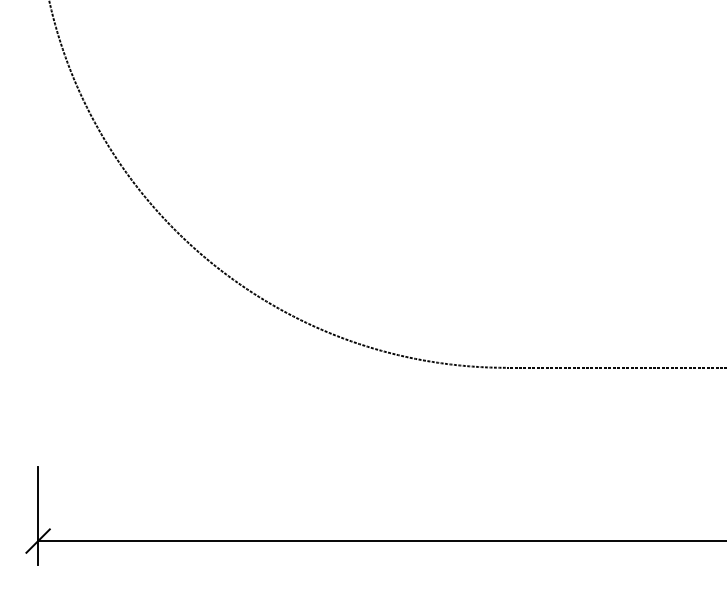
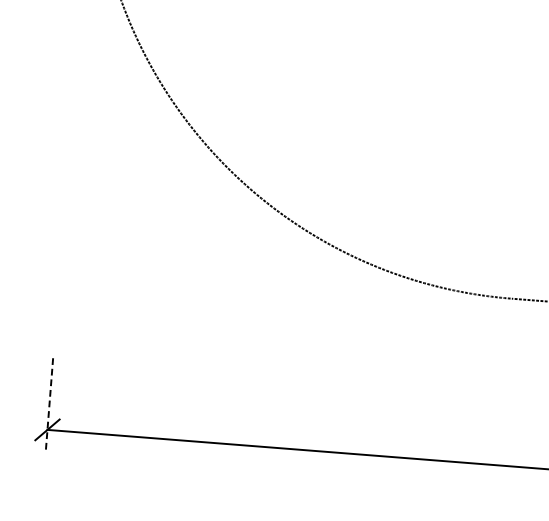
line: (38, 515) -> (49, 405), solid -> dashed

